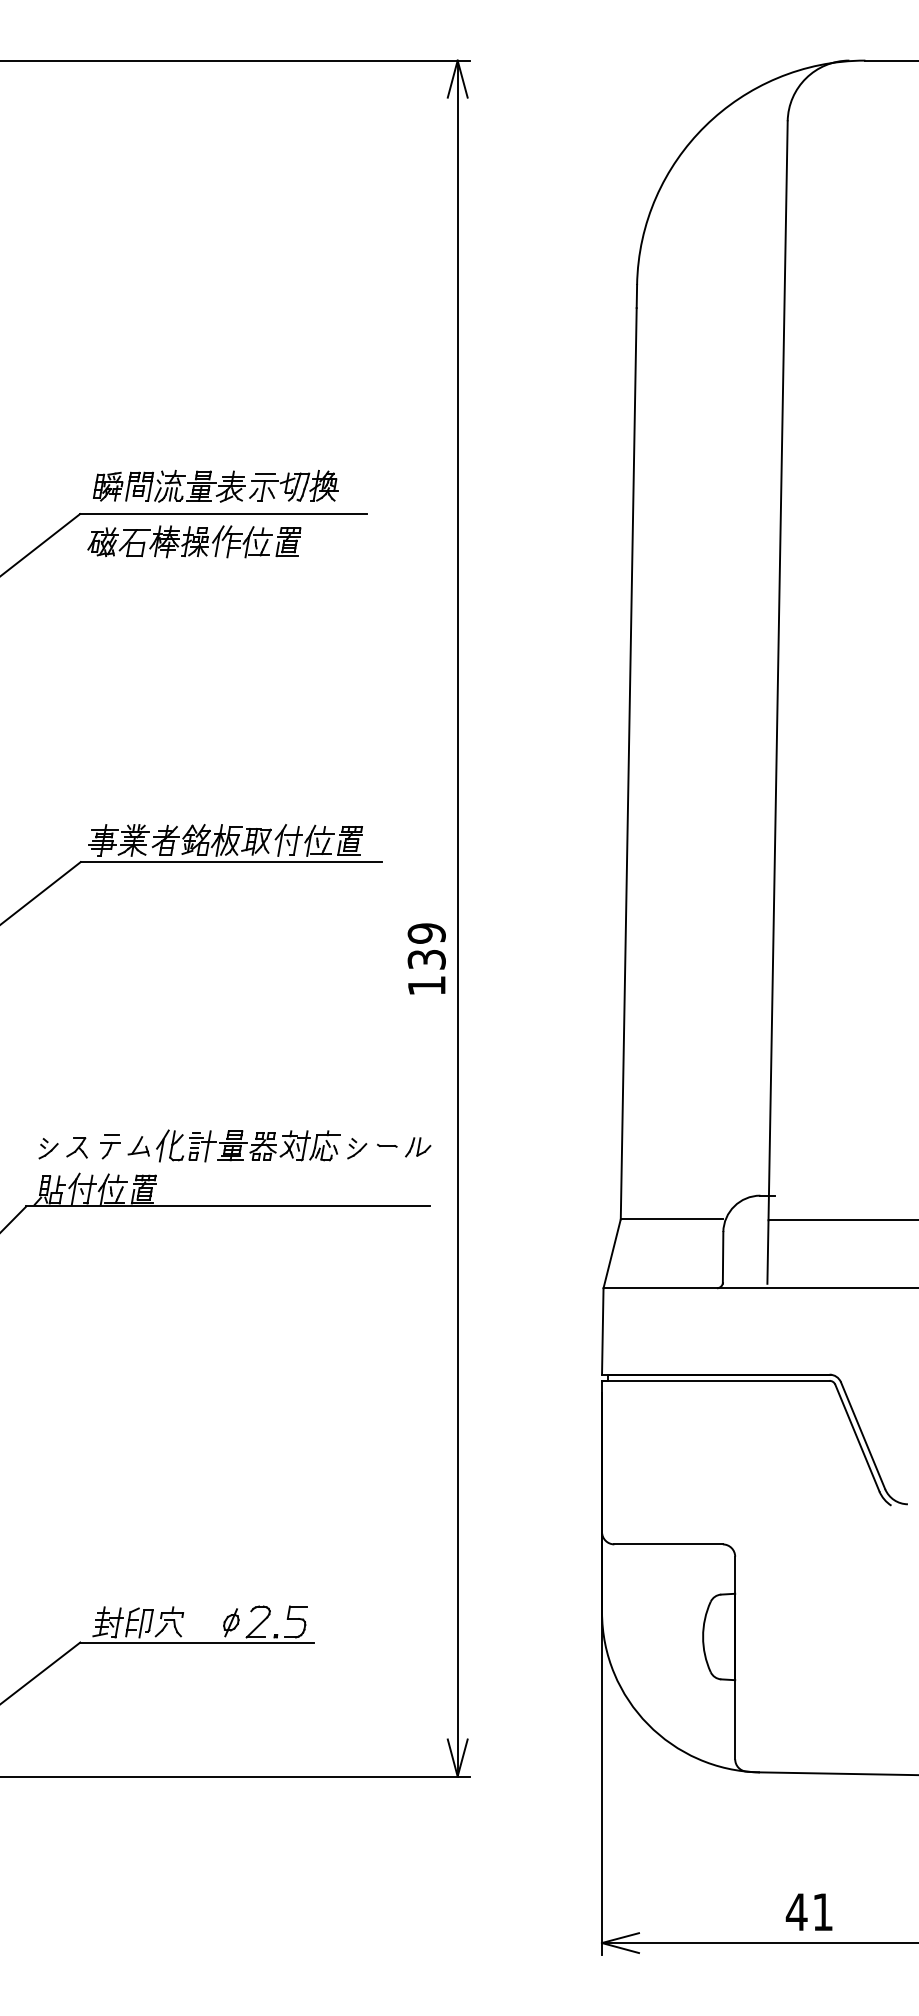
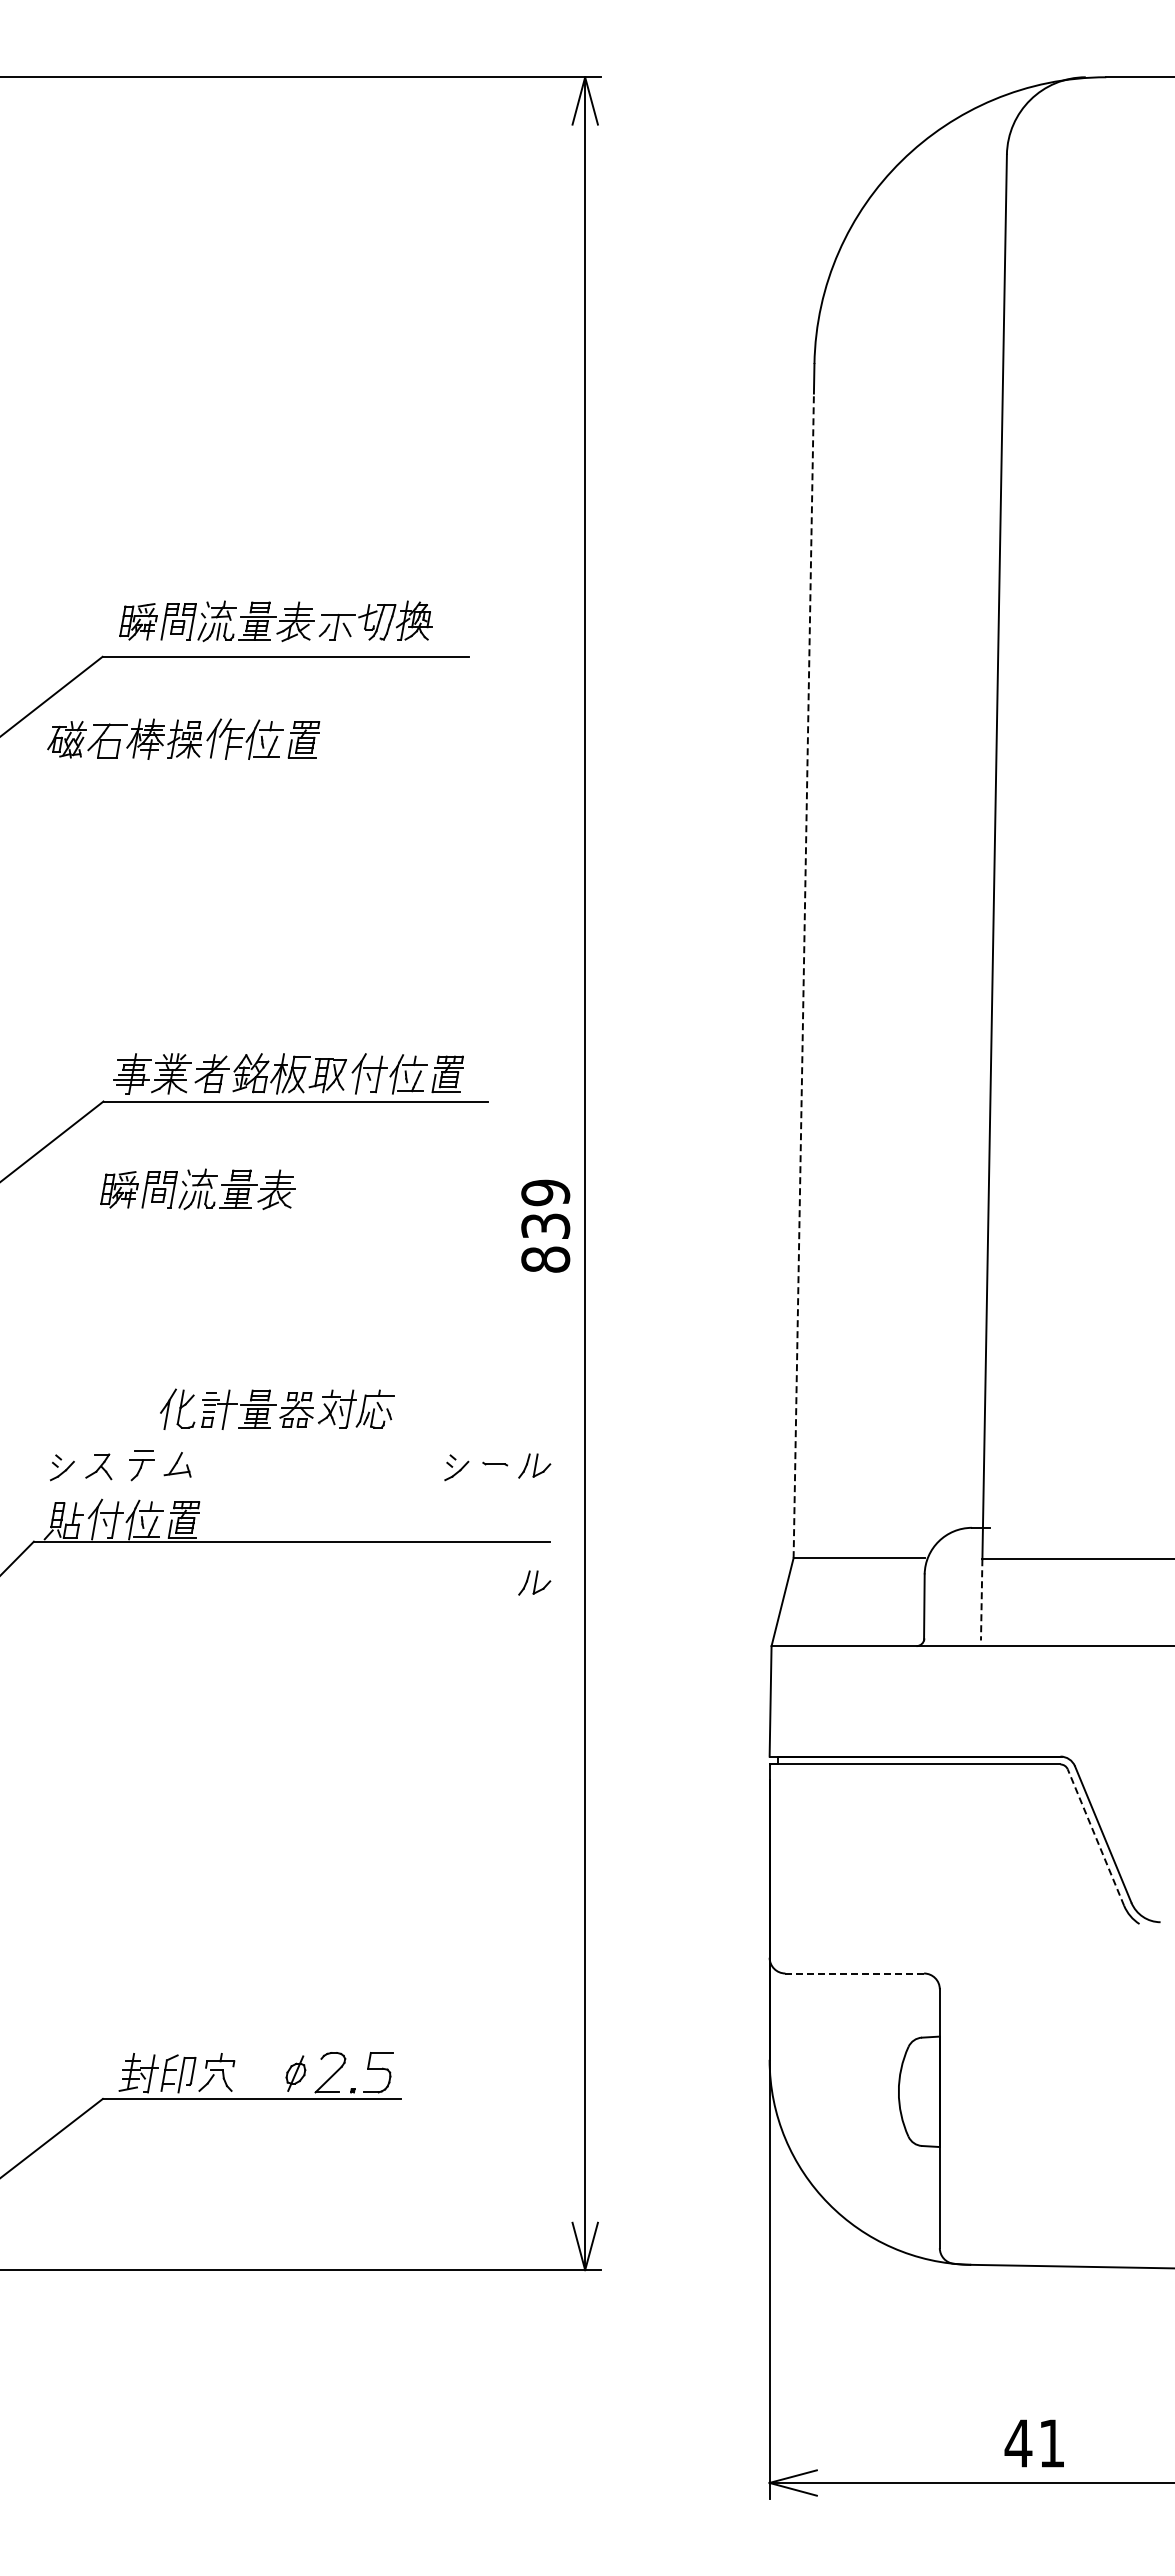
line: (265, 473) -> (339, 605), removed
part: (194, 541) -> (183, 738), moved
line: (628, 763) -> (803, 975), solid -> dashed
part: (154, 930) -> (197, 1189), added
text: (426, 985) -> (545, 1259), 139 -> 839
part: (248, 1145) -> (277, 1408), moved
part: (418, 1238) -> (534, 1582), added
line: (767, 1251) -> (981, 1599), solid -> dashed
line: (857, 1437) -> (1095, 1837), solid -> dashed
line: (668, 1544) -> (854, 1973), solid -> dashed

